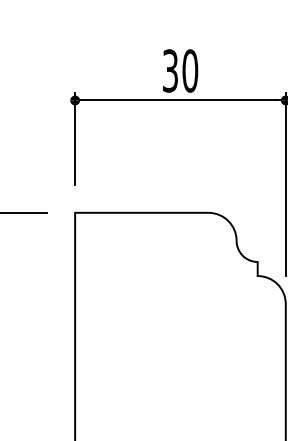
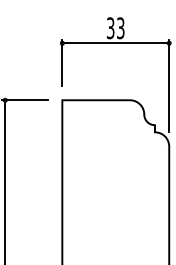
text: (189, 71) -> (120, 28), 30 -> 33

